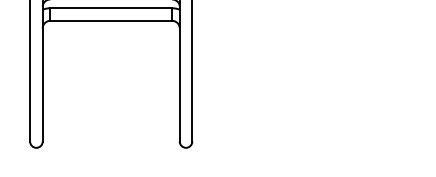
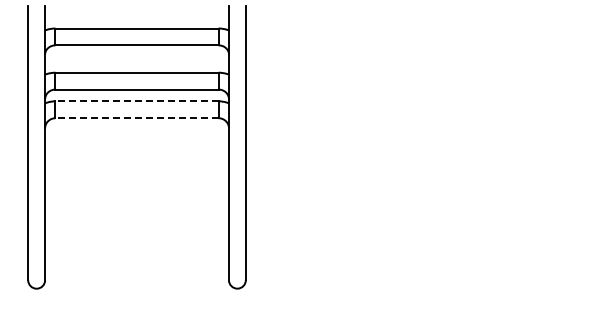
line: (111, 8) -> (137, 101), solid -> dashed
line: (111, 21) -> (137, 118), solid -> dashed

